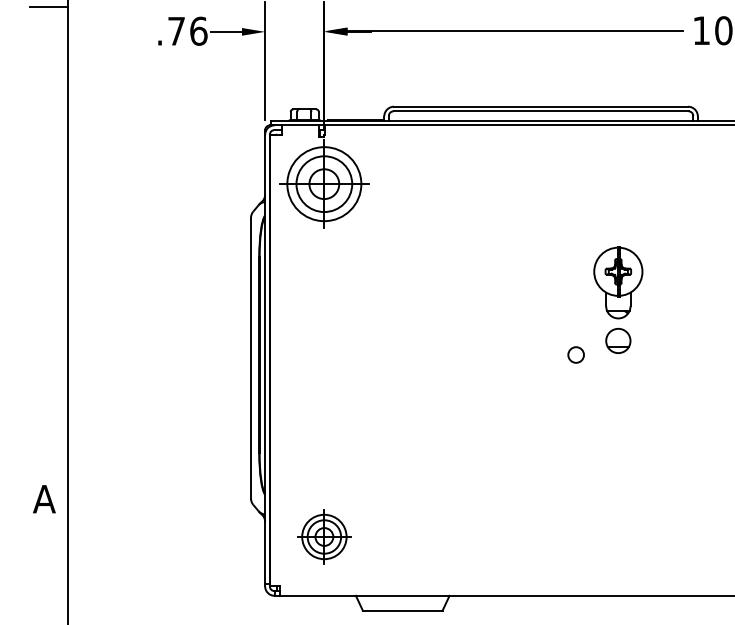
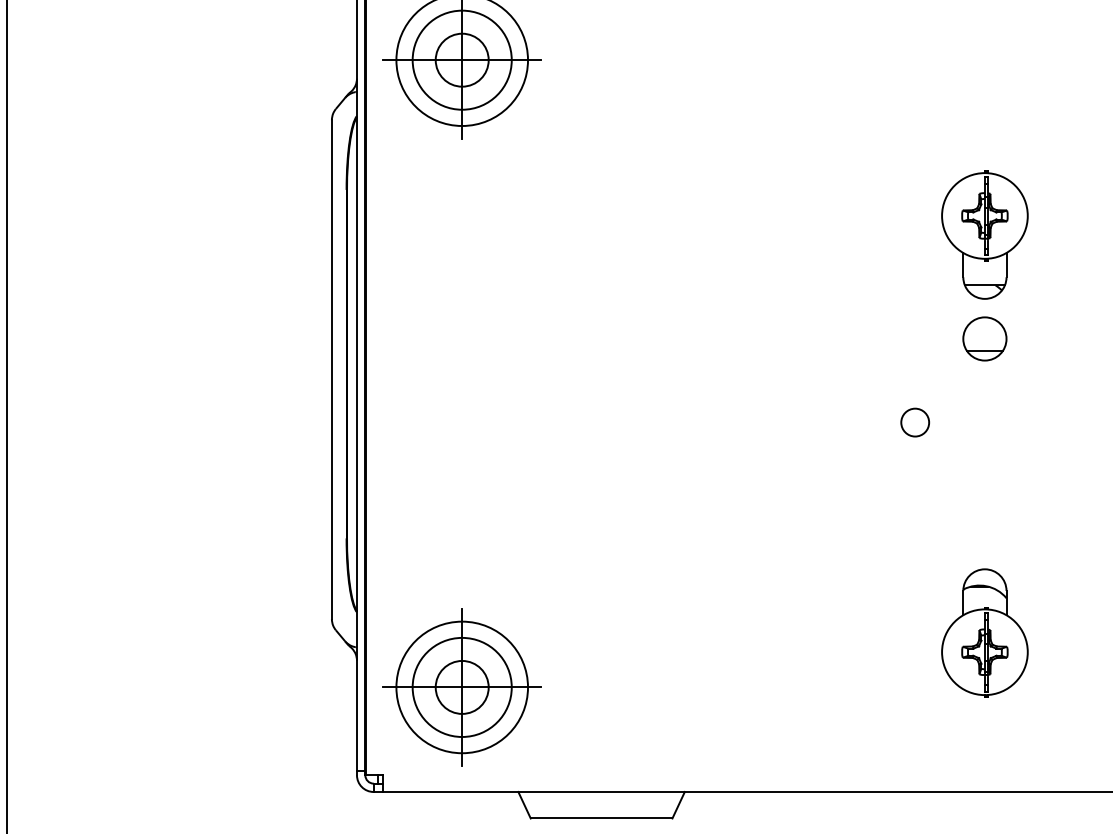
circle: (575, 354) -> (914, 421), moved
part: (618, 505) -> (985, 631), added
part: (324, 536) -> (462, 686), size x1.67

